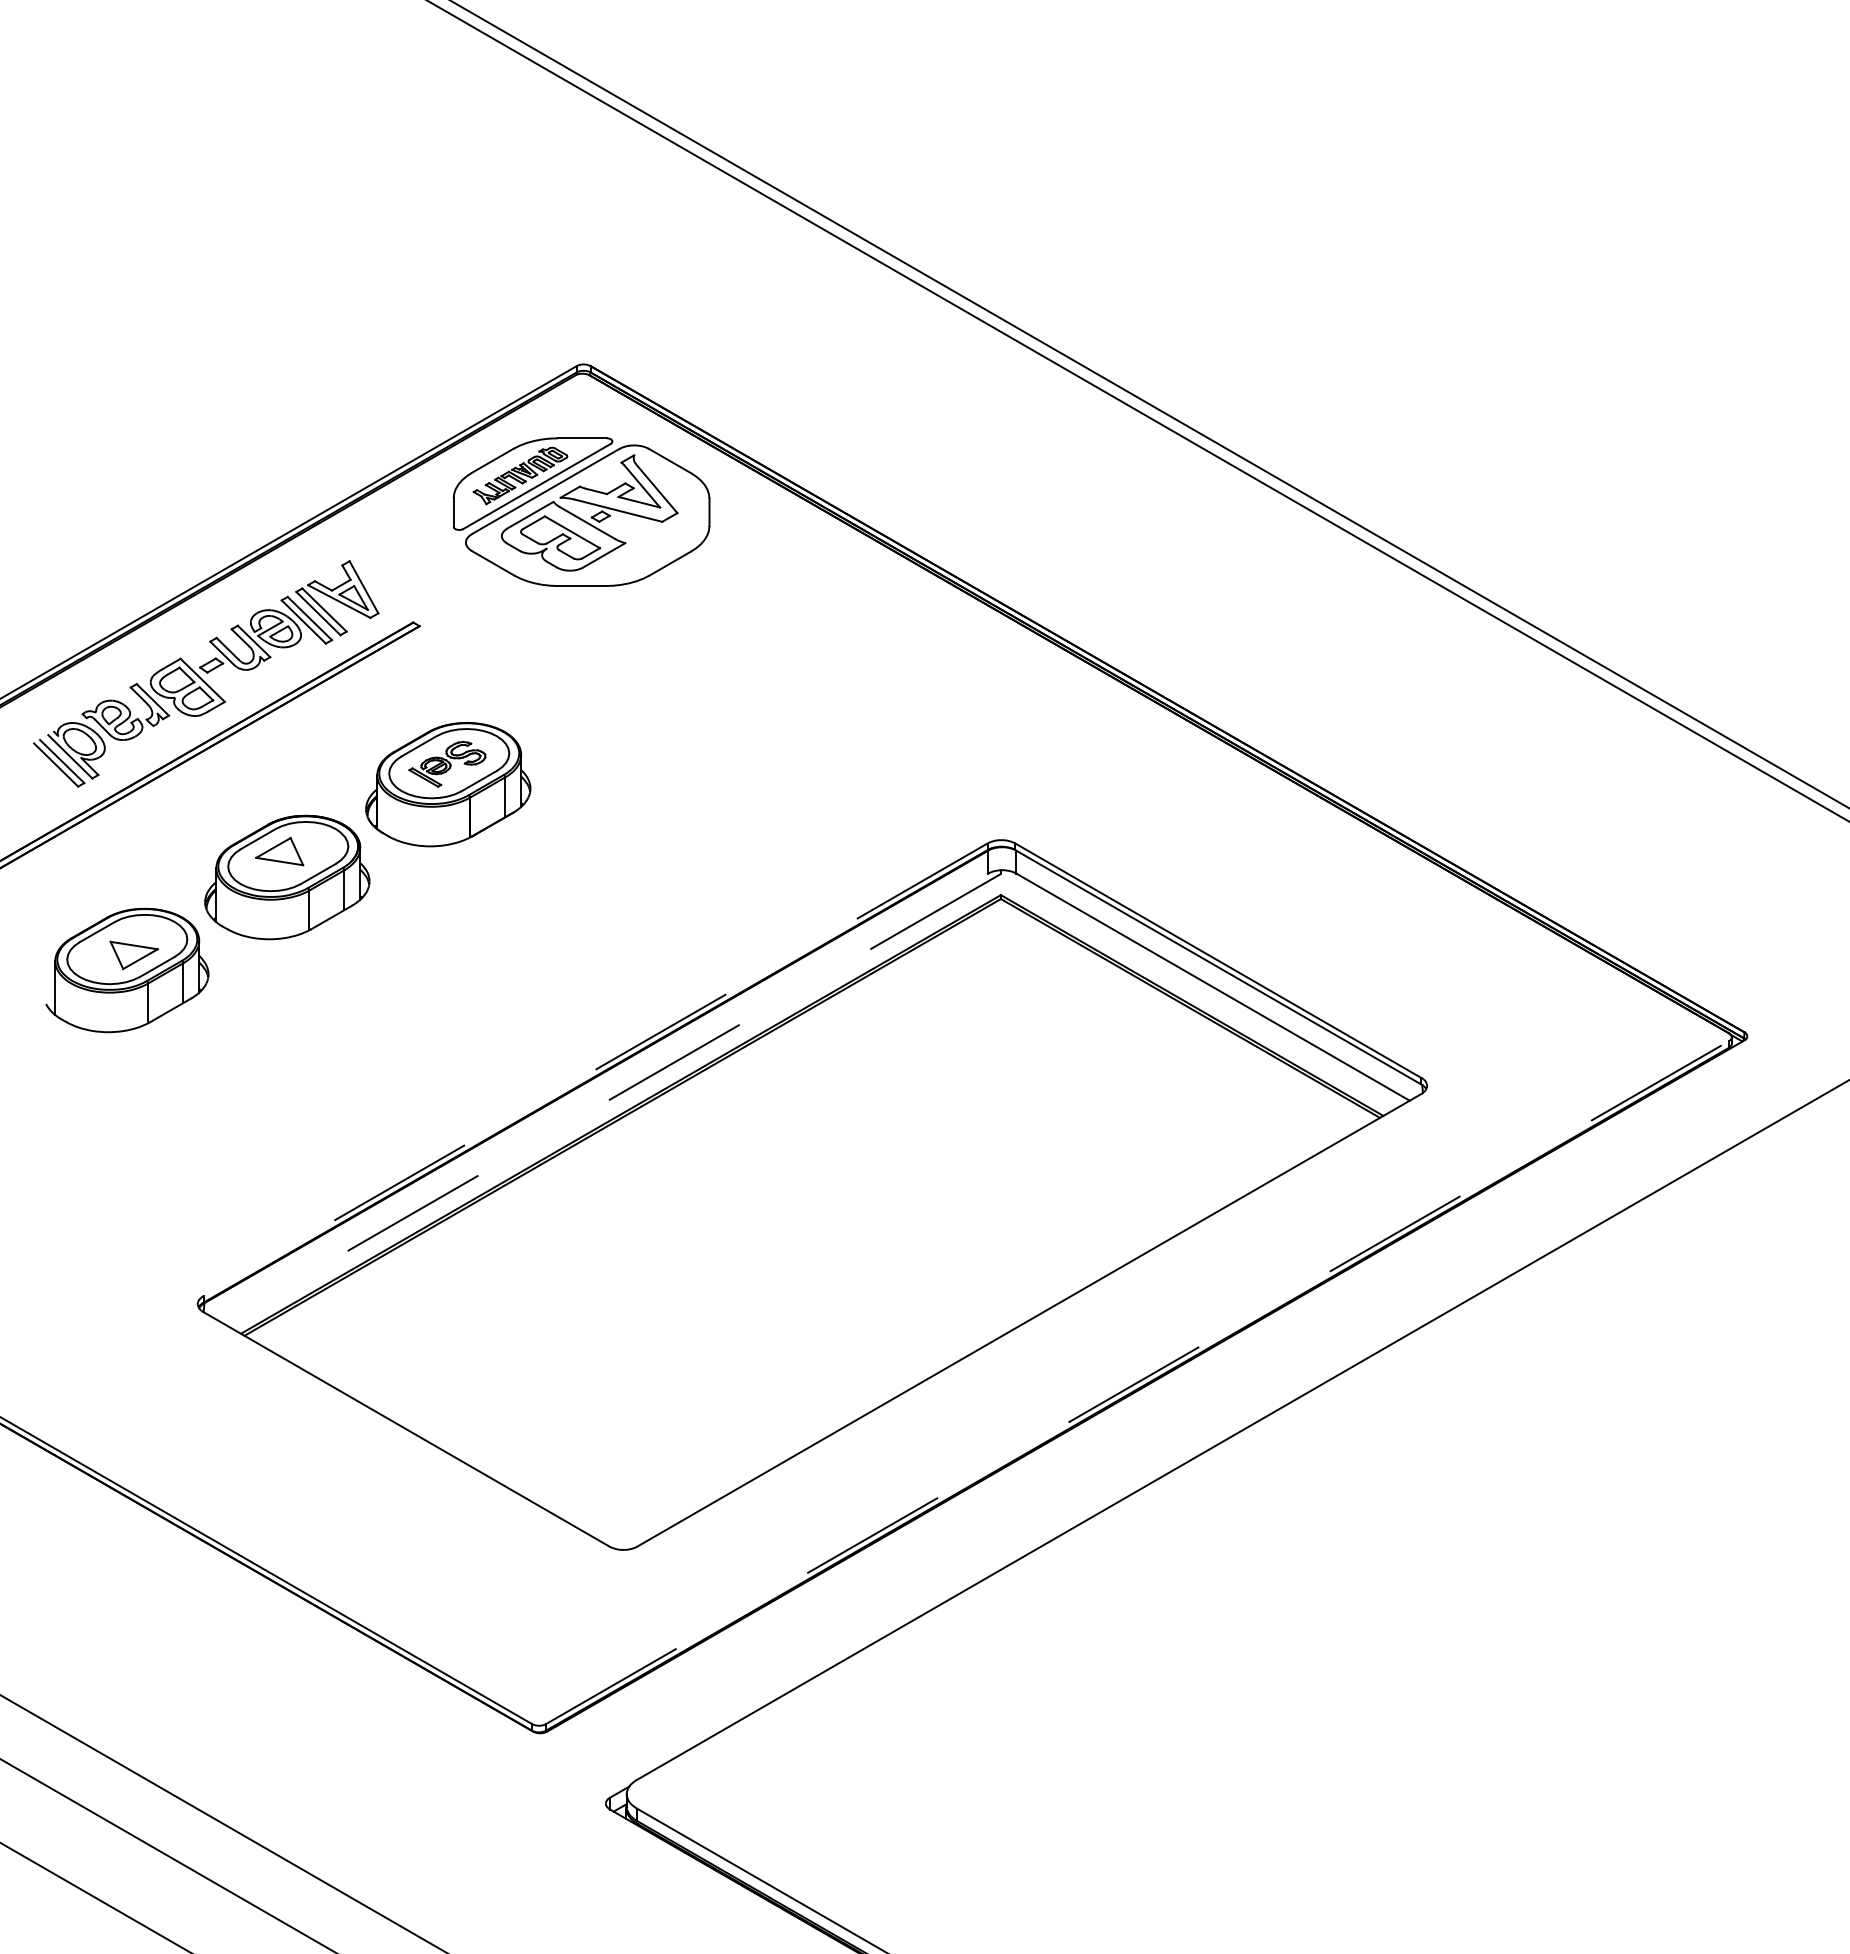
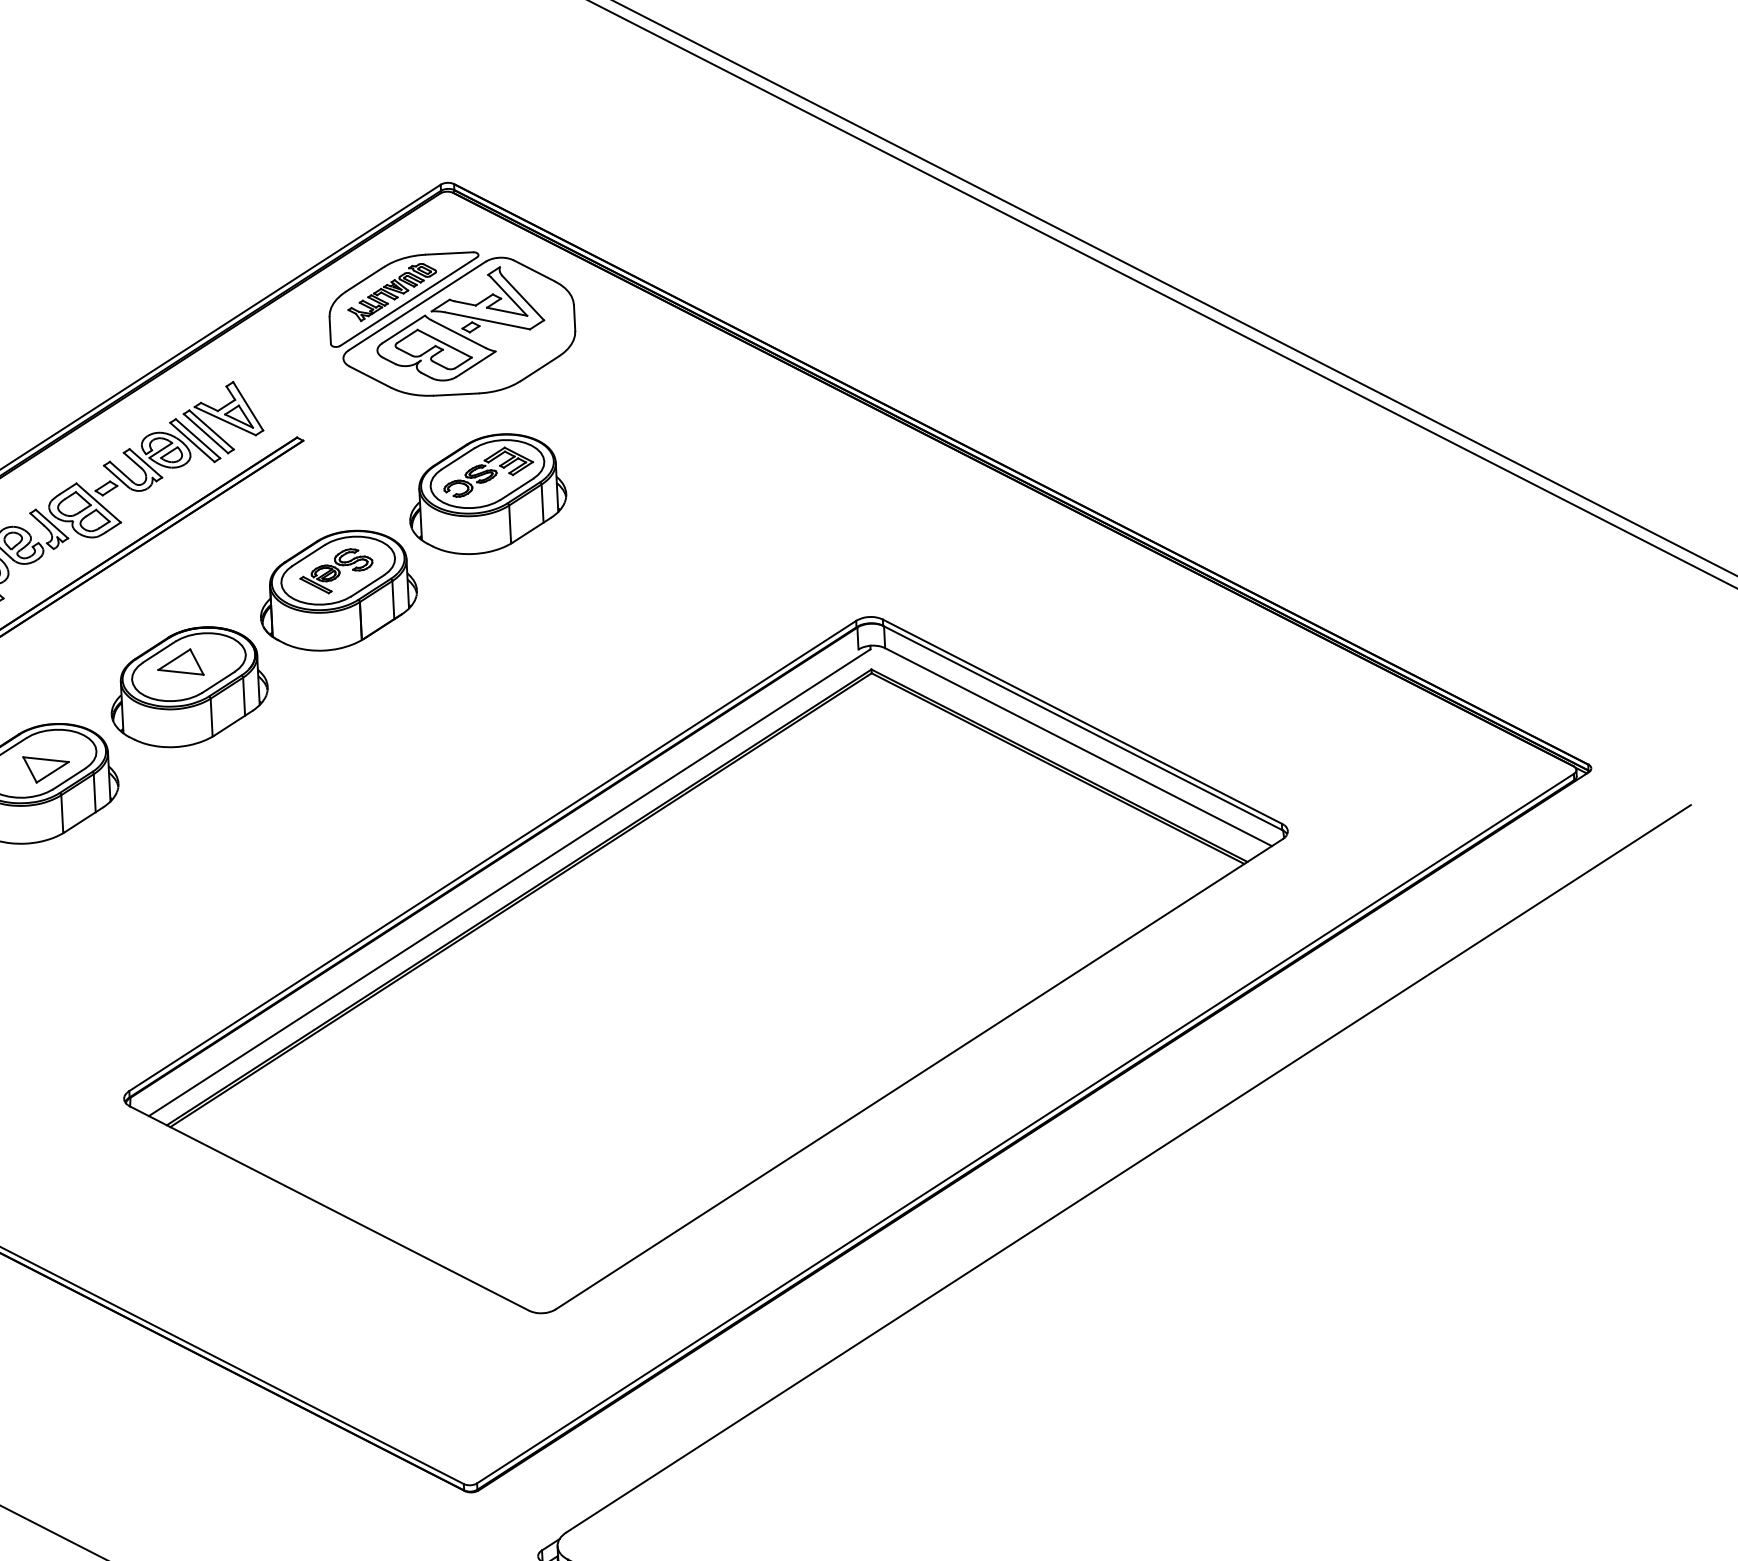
part: (609, 691) -> (487, 493), added
line: (595, 1069) -> (492, 855), dashed -> solid
line: (611, 1098) -> (509, 882), dashed -> solid
line: (1137, 1382) -> (1025, 1128), dashed -> solid

